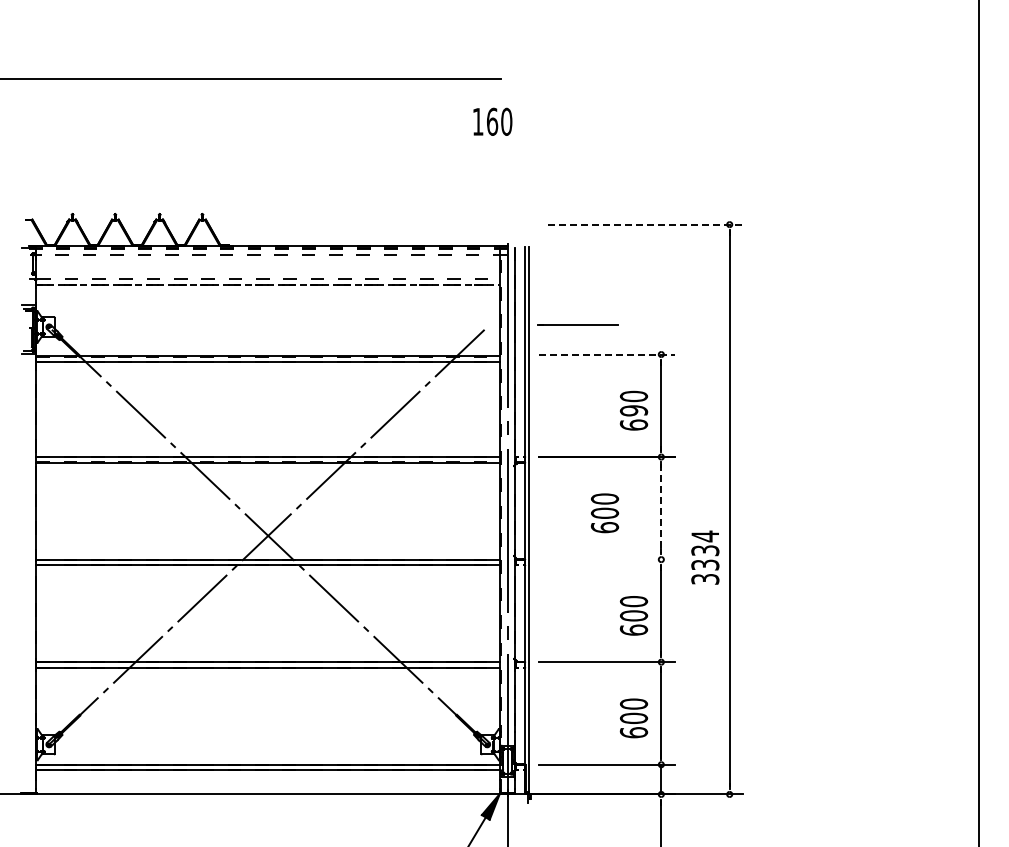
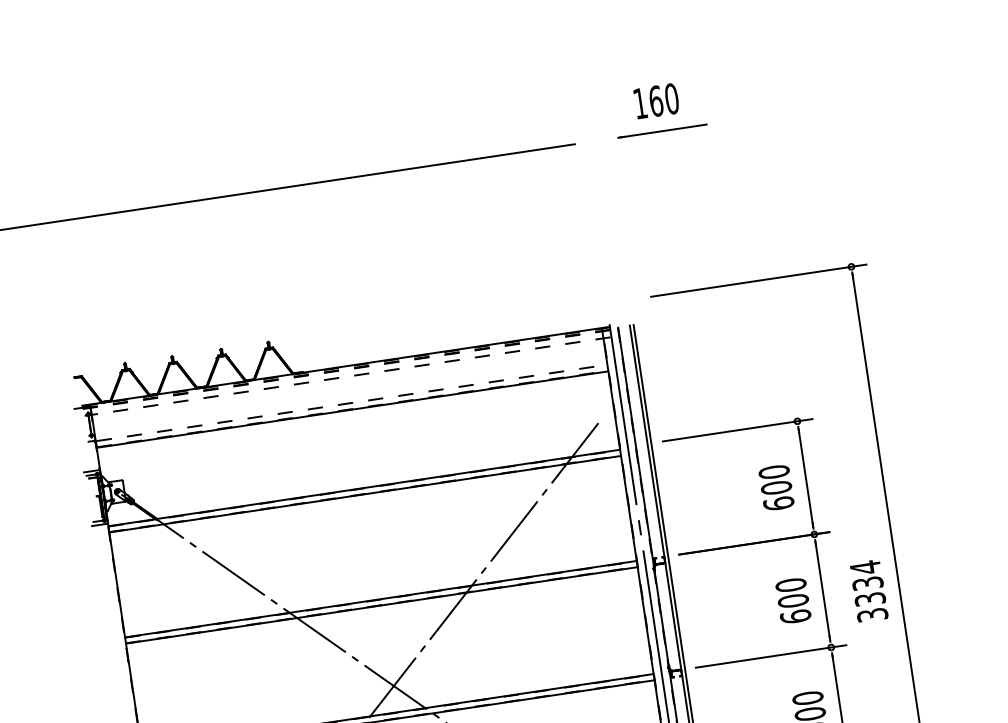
text: (492, 121) -> (656, 100), moved
line: (645, 224) -> (758, 280), dashed -> solid
line: (268, 285) -> (352, 409), dashed -> solid
line: (577, 324) -> (661, 130), moved
line: (607, 354) -> (738, 430), dashed -> solid
text: (634, 410) -> (777, 487), 690 -> 600
line: (661, 508) -> (822, 591), dashed -> solid
text: (604, 513) -> (792, 601), moved
text: (705, 557) -> (869, 590), moved
line: (606, 559) -> (770, 656), added

